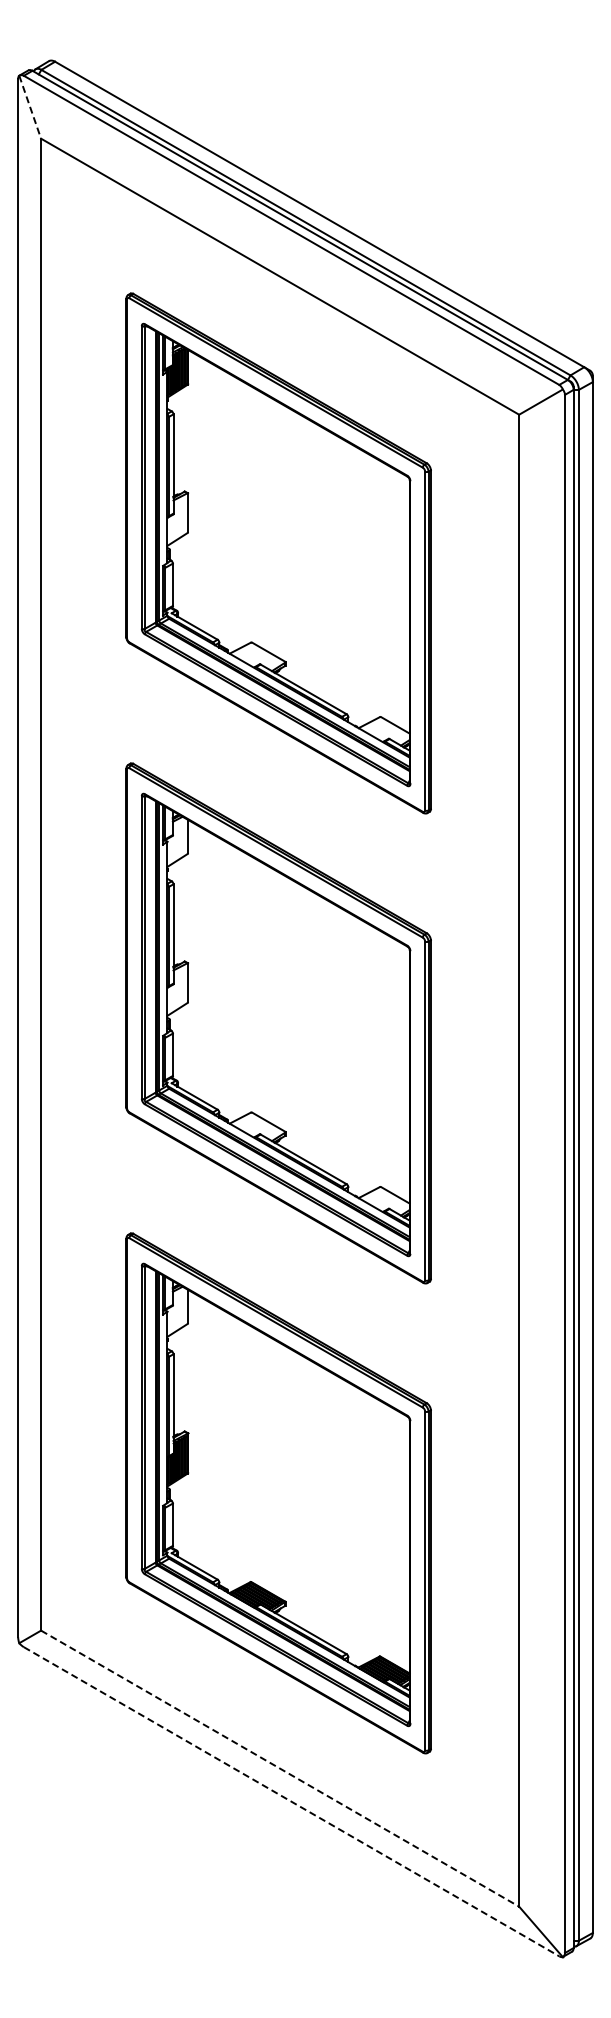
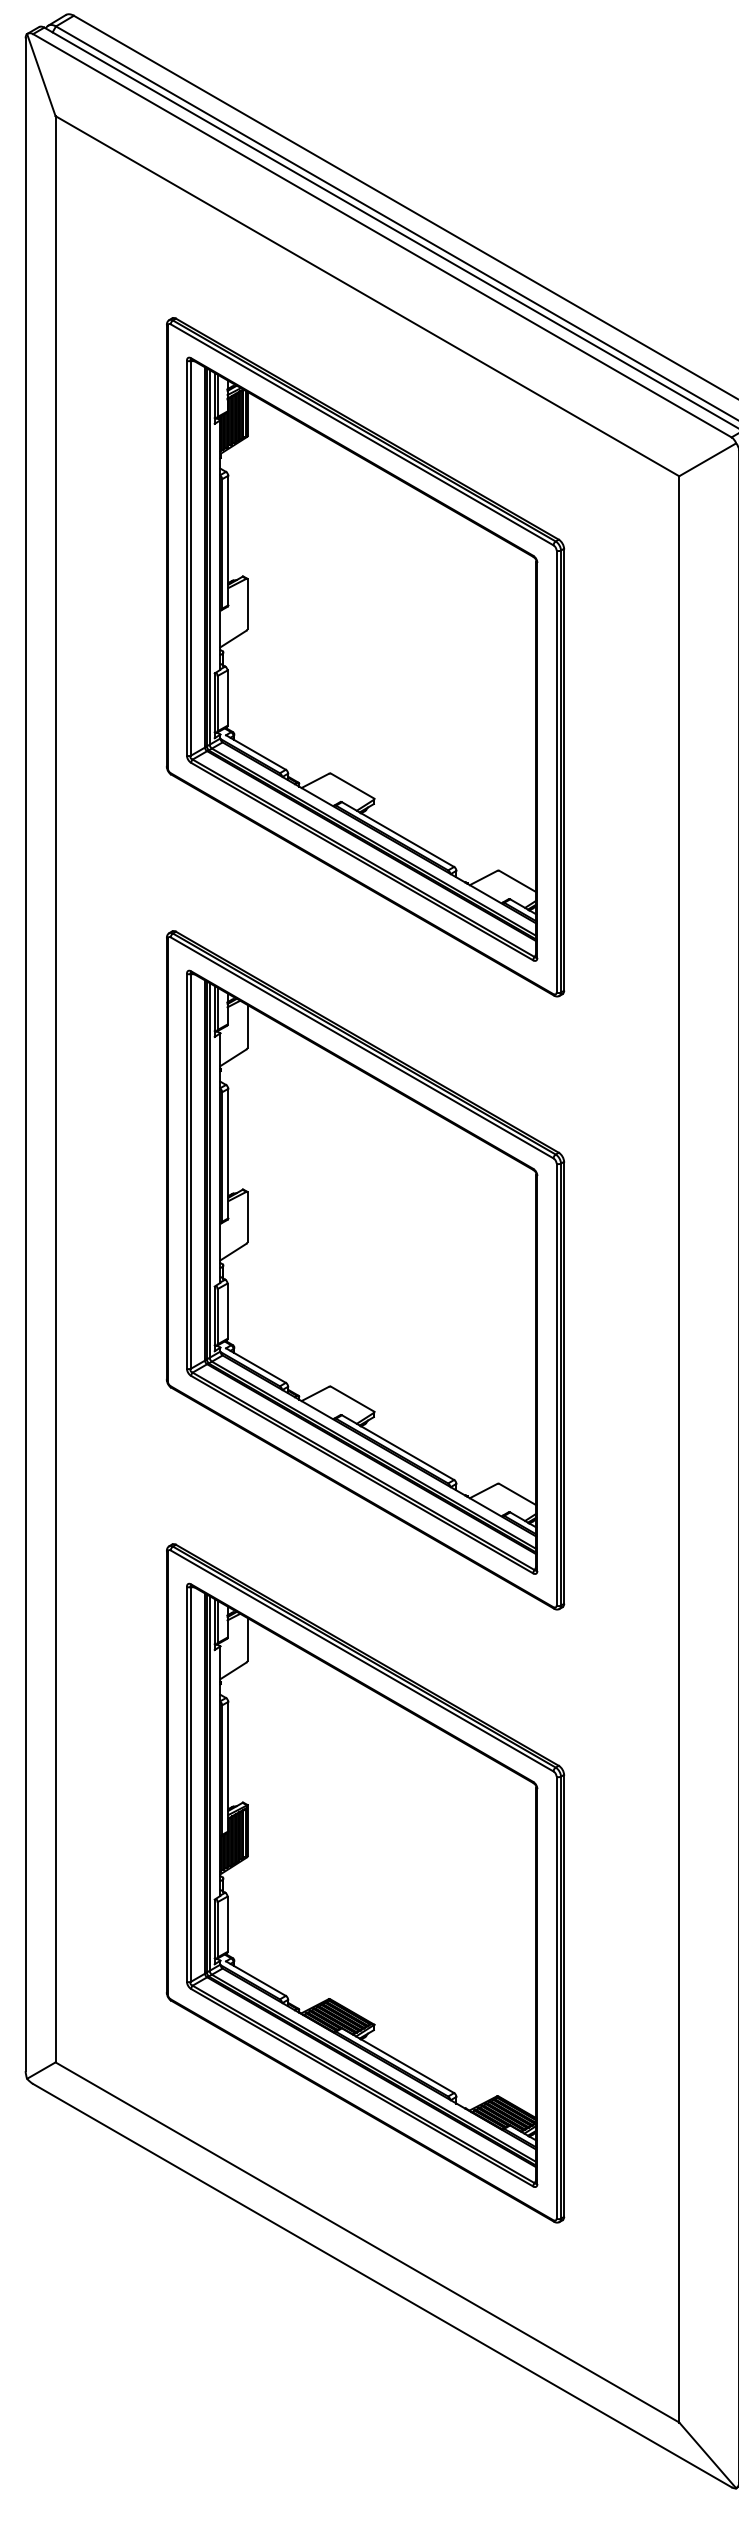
line: (30, 107) -> (41, 75), dashed -> solid
line: (280, 1768) -> (367, 2242), dashed -> solid
line: (292, 1802) -> (383, 2286), dashed -> solid

